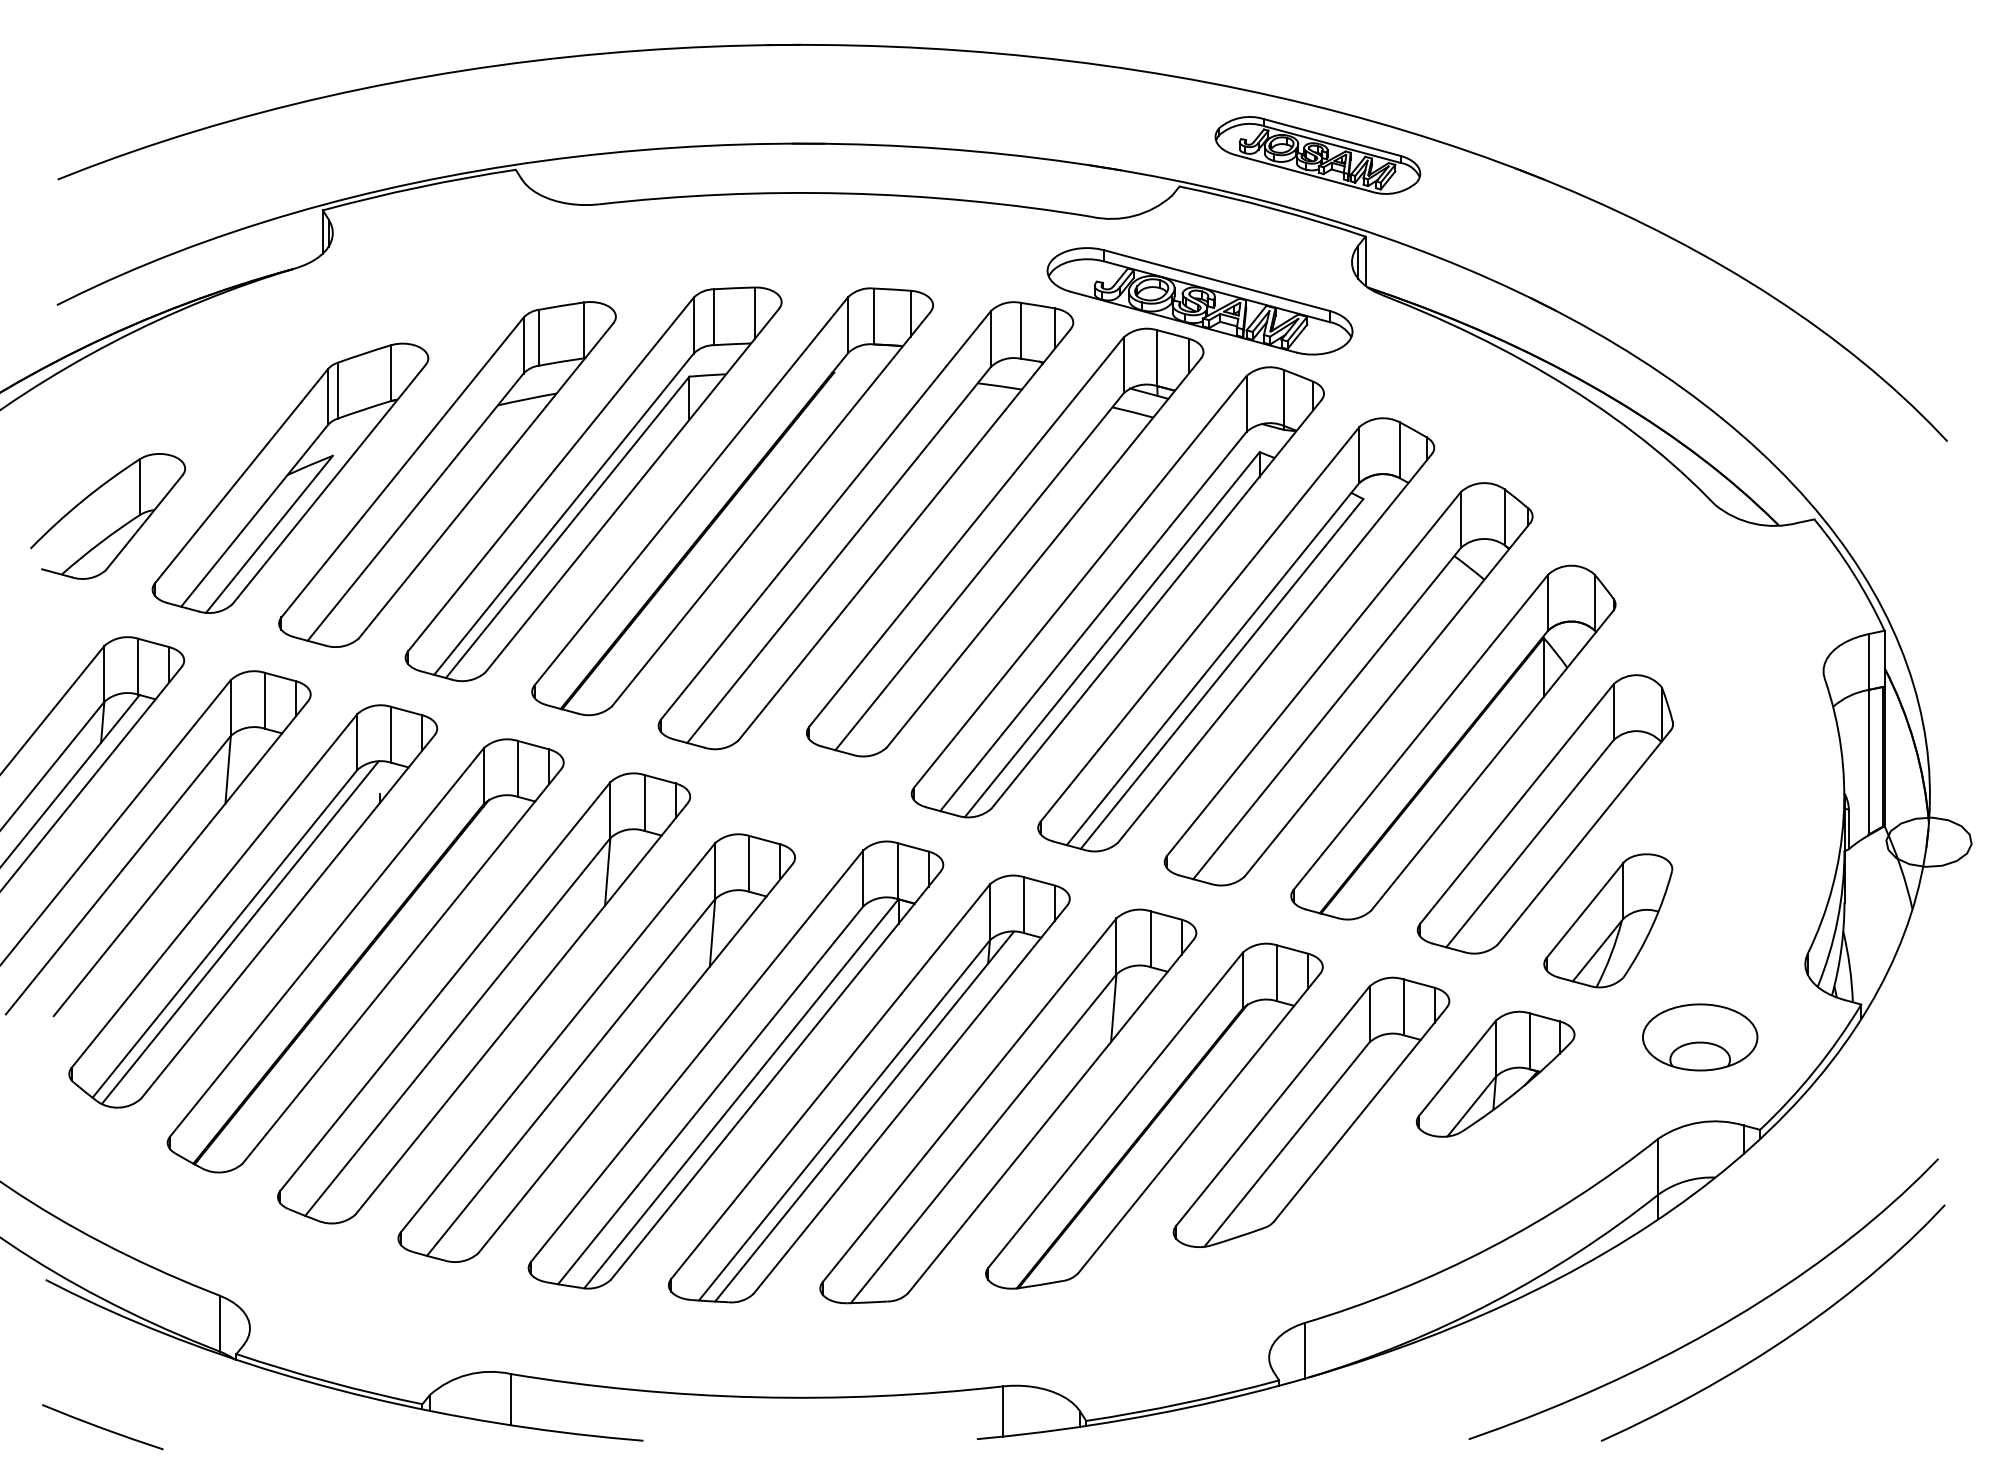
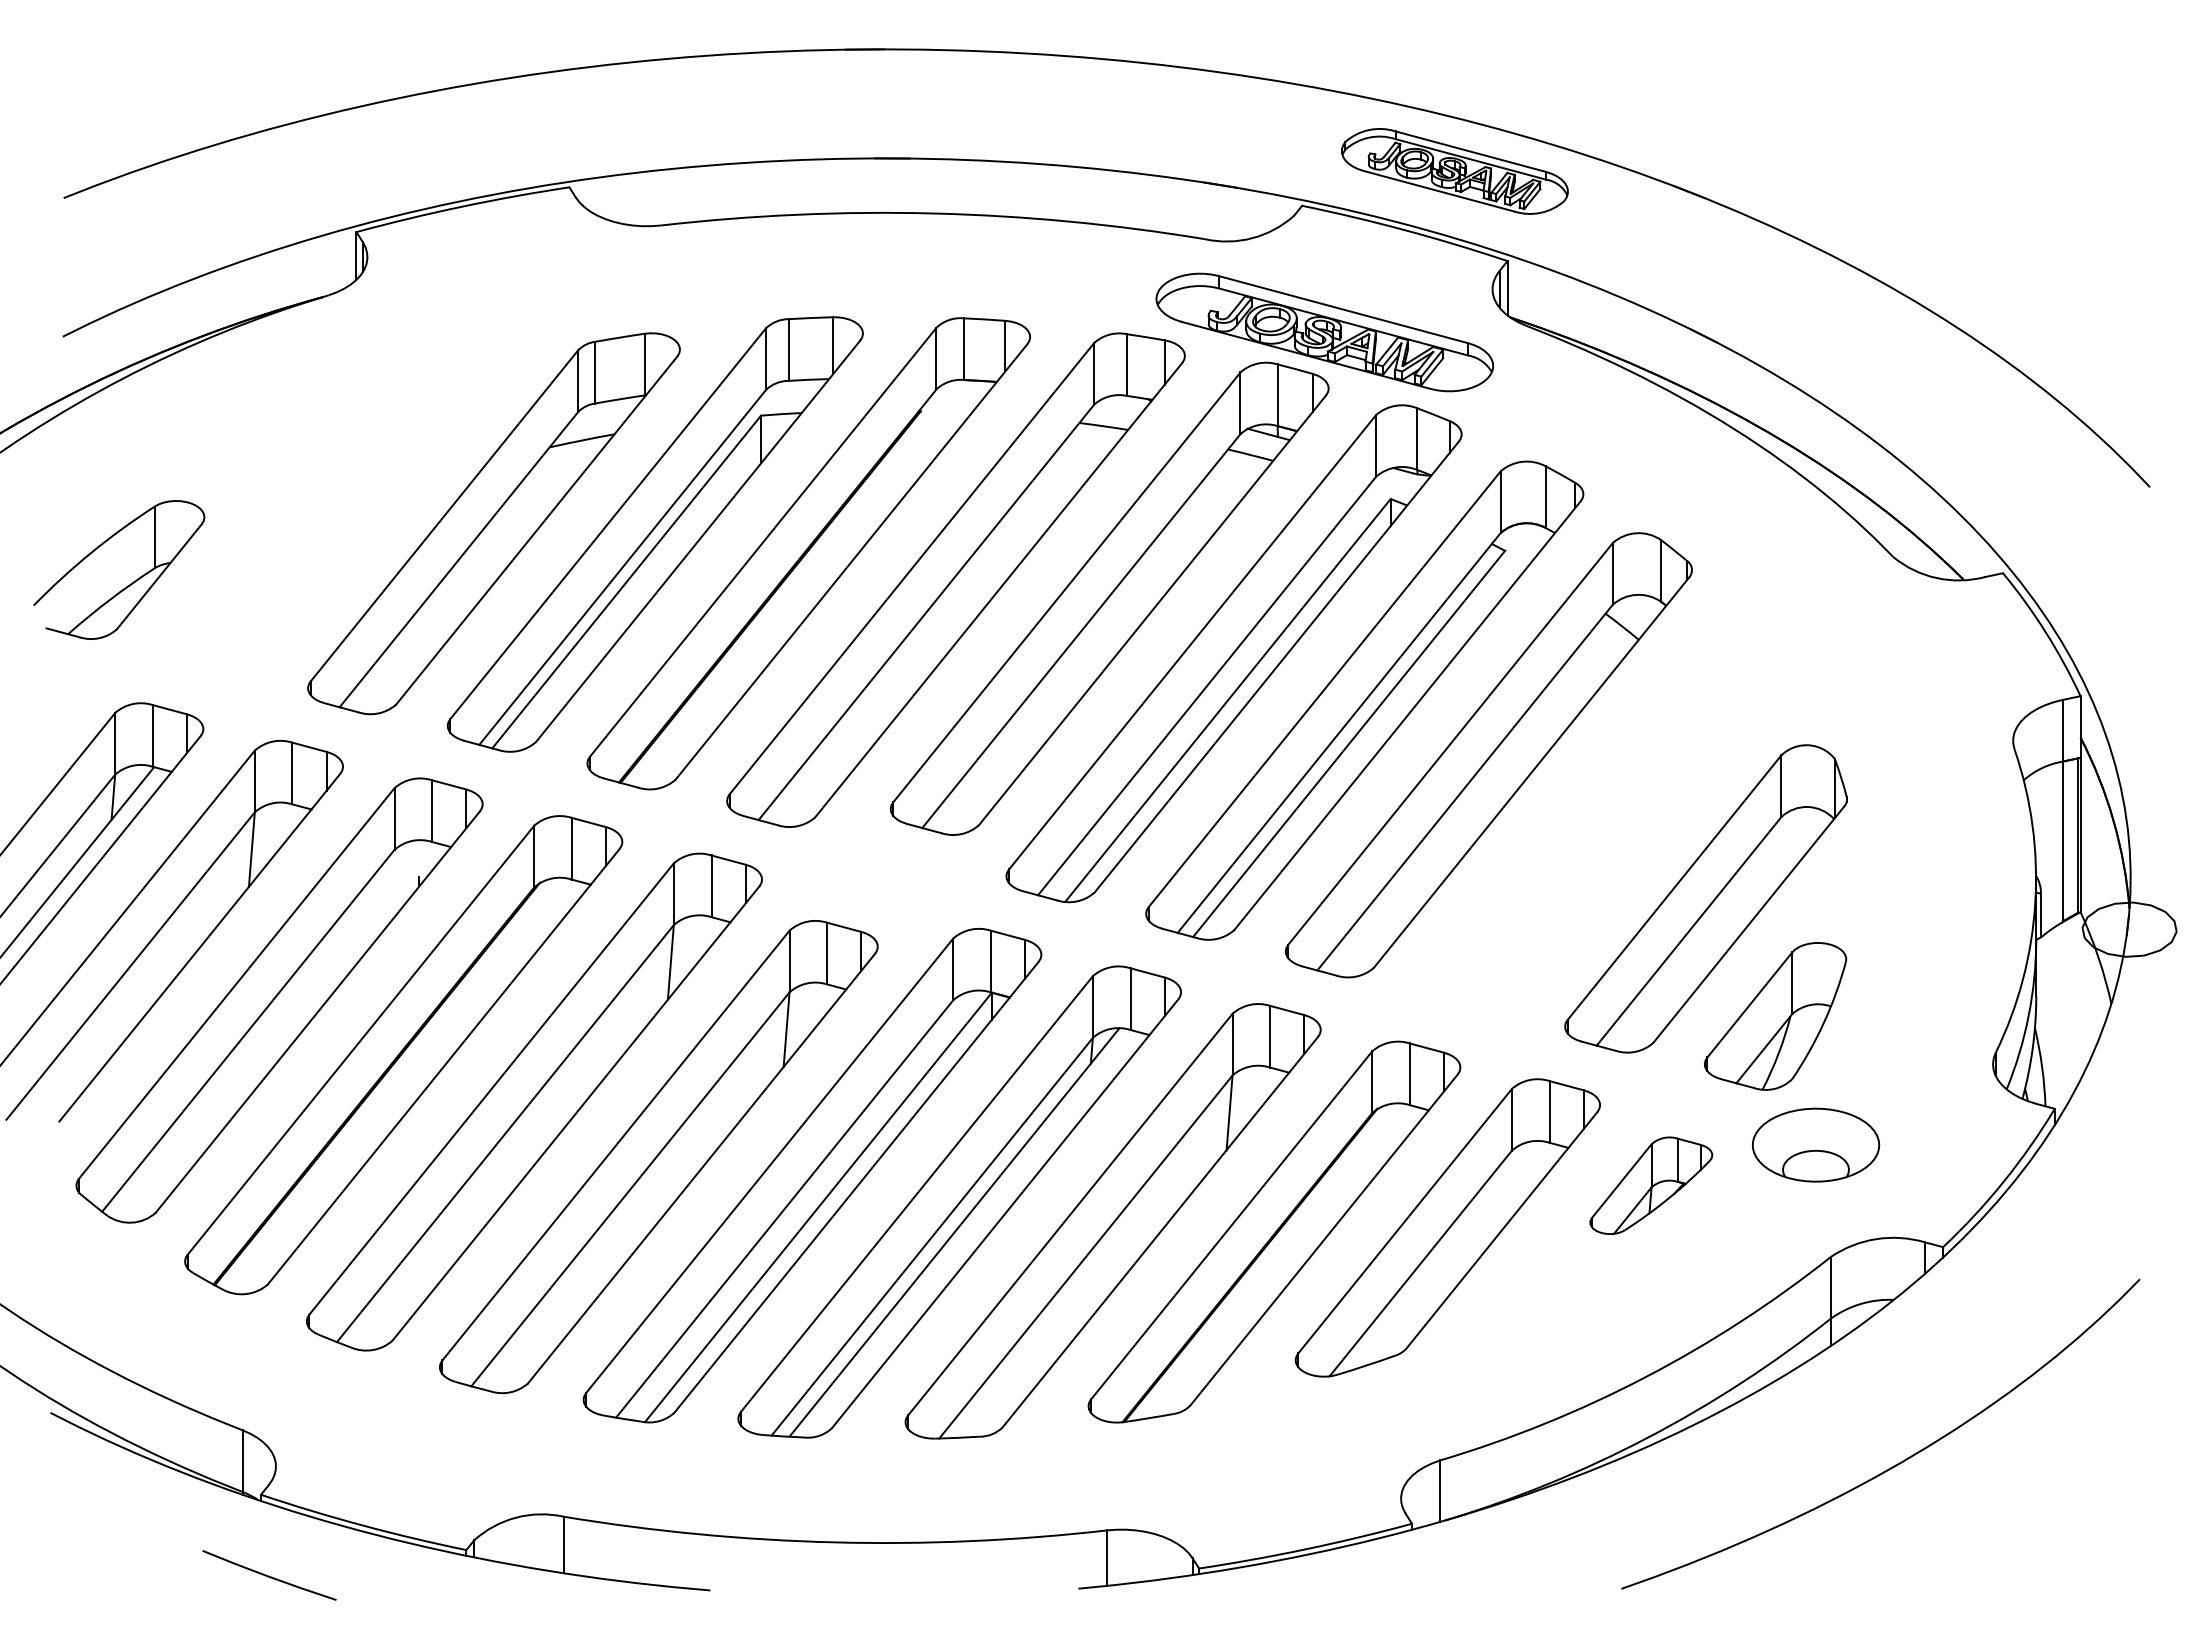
part: (290, 477) -> (320, 527), removed
part: (1453, 742) -> (1604, 819), removed
line: (239, 932) -> (264, 1029), removed
part: (1700, 1036) -> (1816, 1144), moved
part: (1495, 1073) -> (1651, 1185), size x0.7
curve: (1784, 1338) -> (1970, 1477), removed
line: (101, 1427) -> (268, 1575), moved

